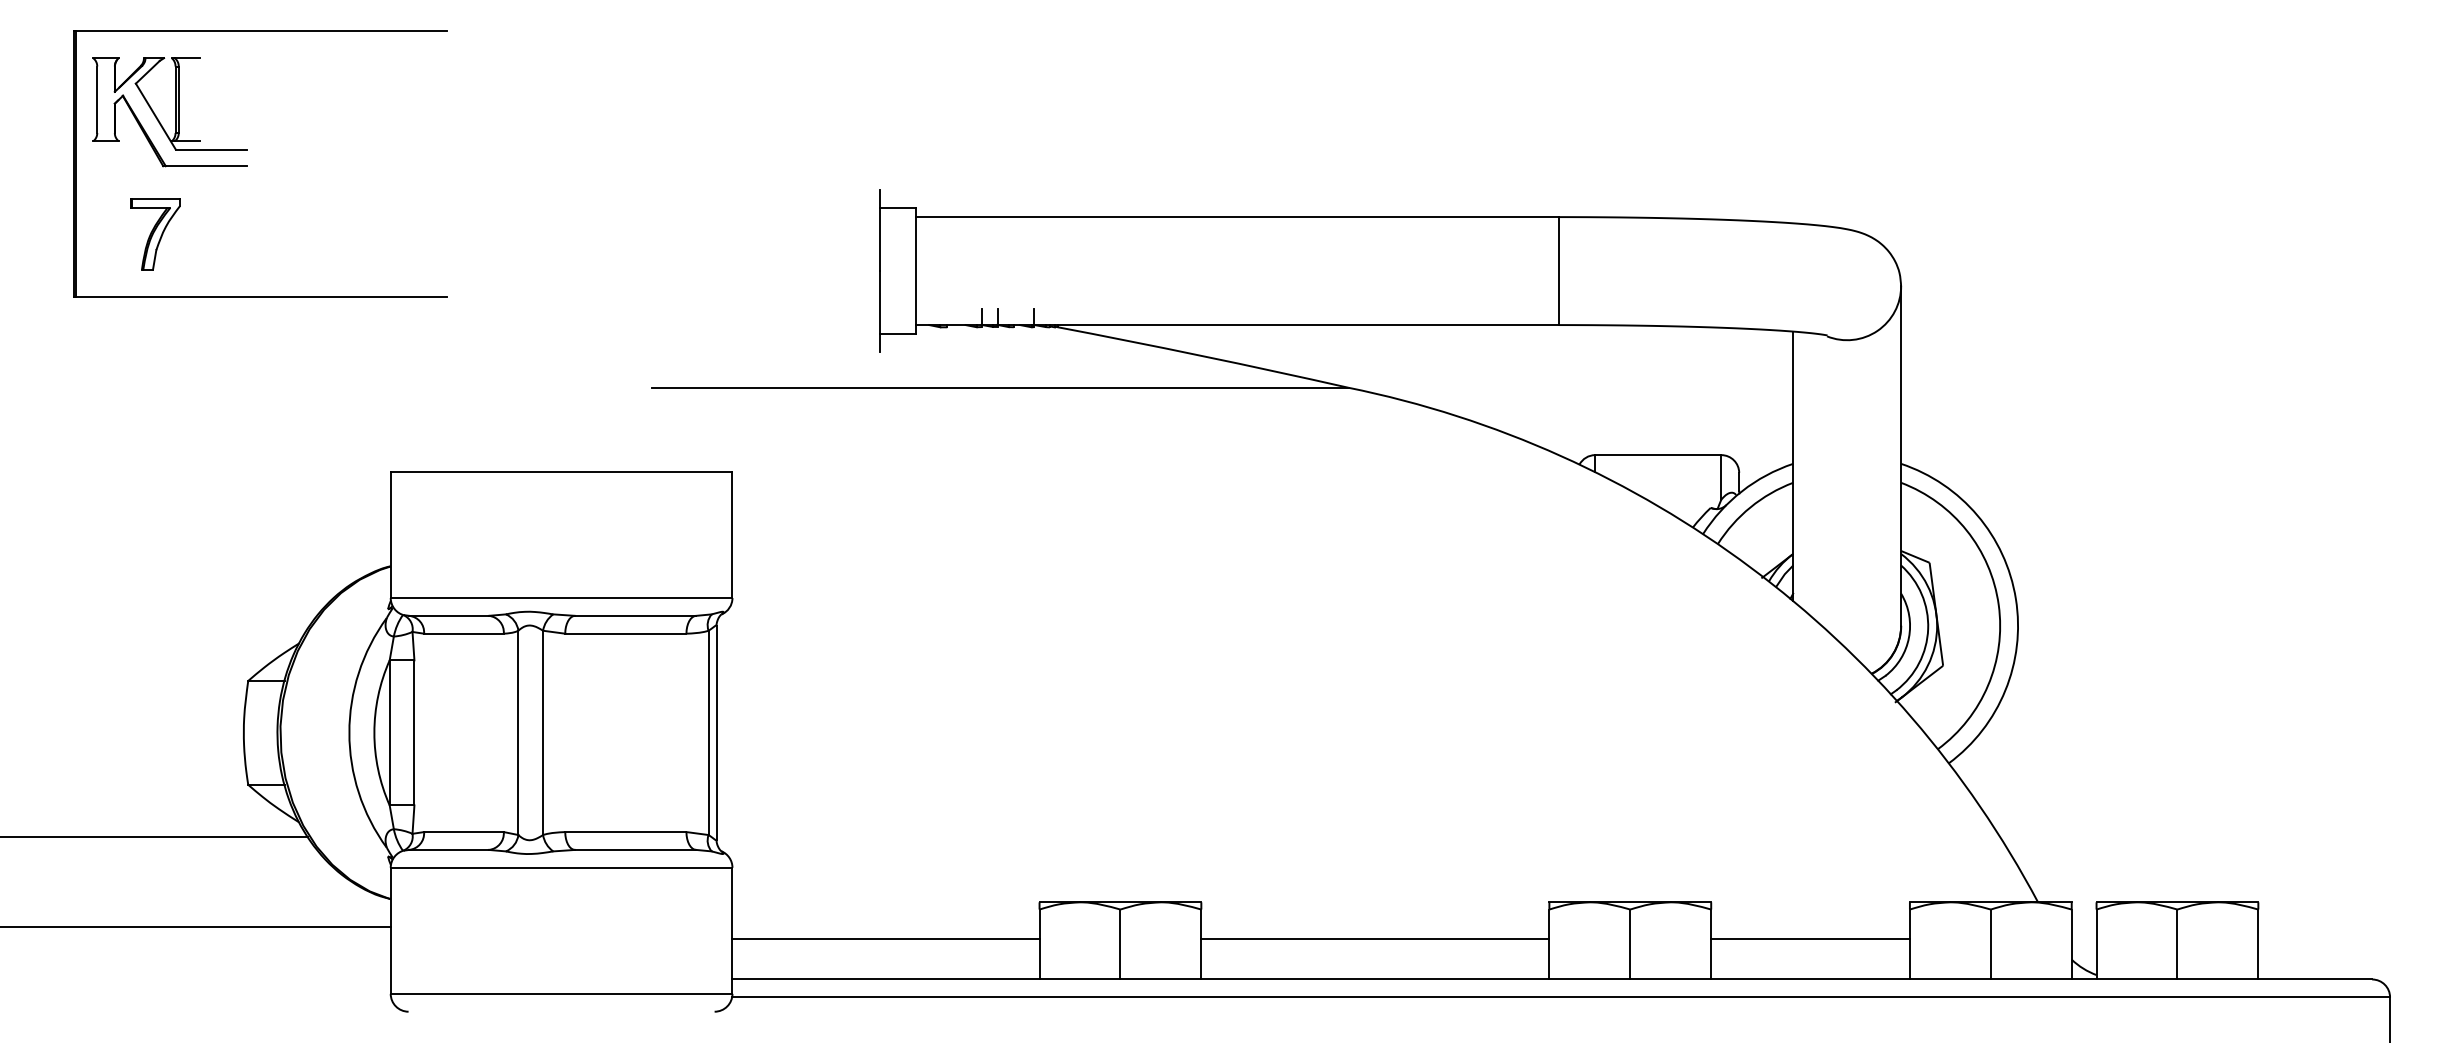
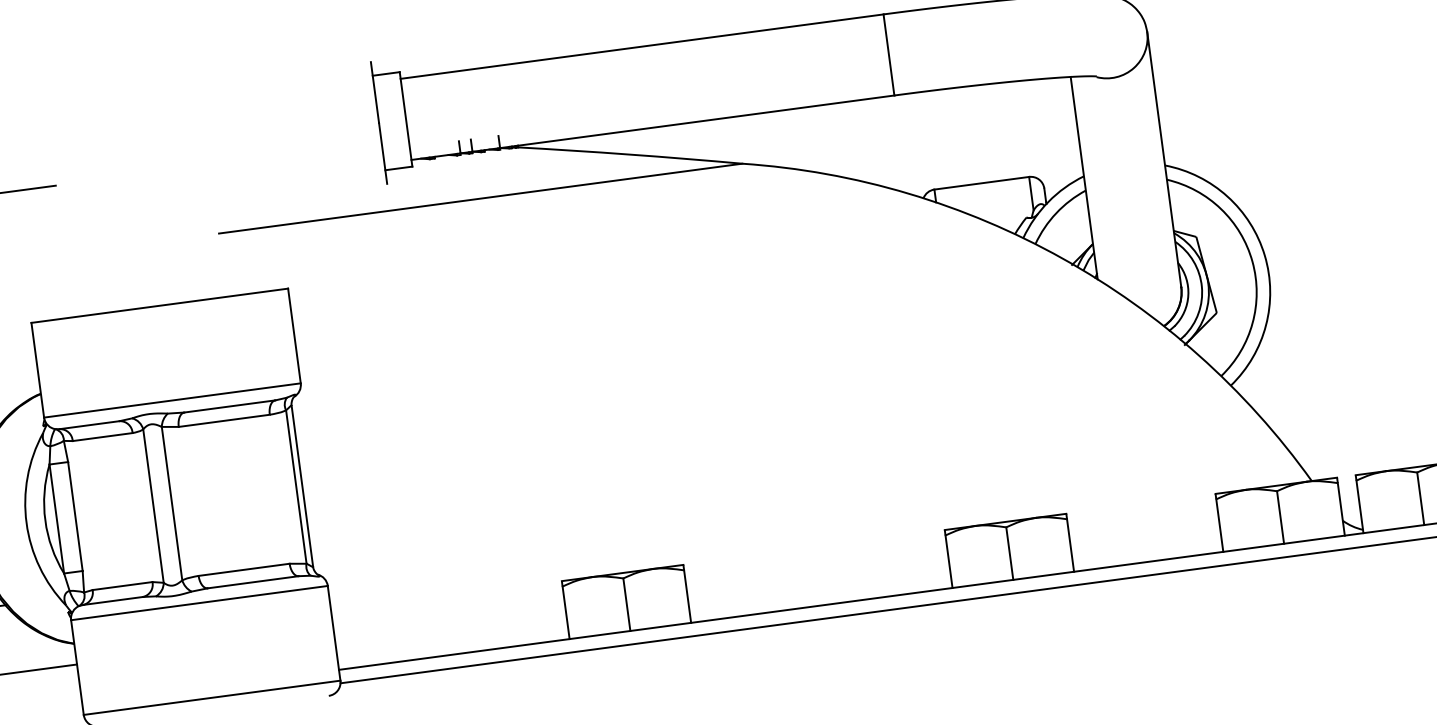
line: (885, 938) -> (449, 623), removed
line: (1375, 938) -> (817, 574), removed
line: (1810, 938) -> (1144, 531), removed

